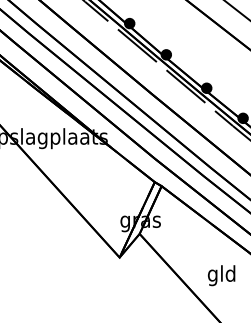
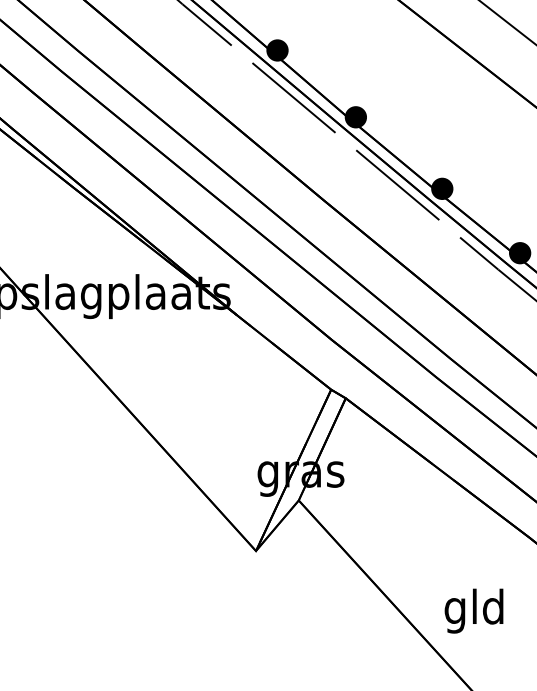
text: (221, 275) -> (473, 610), moved

